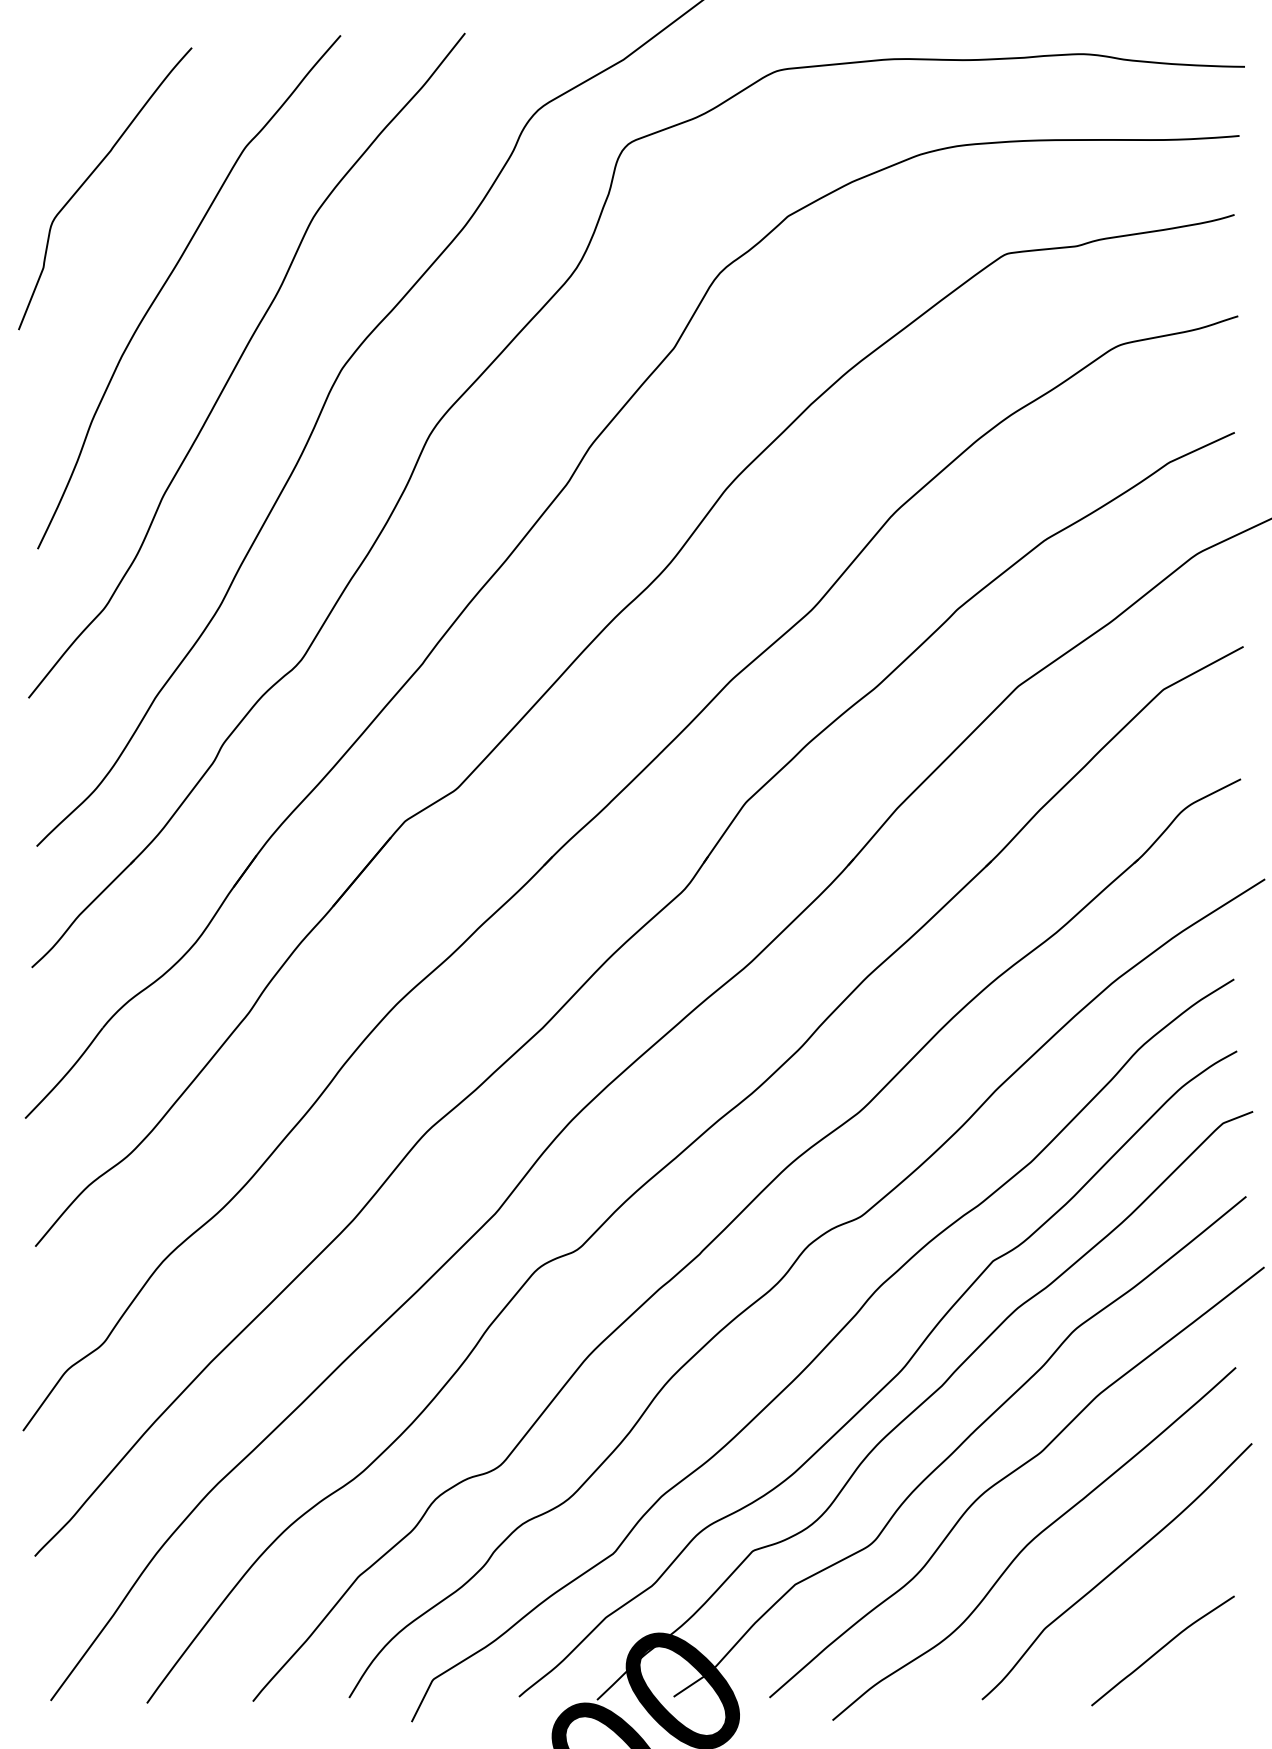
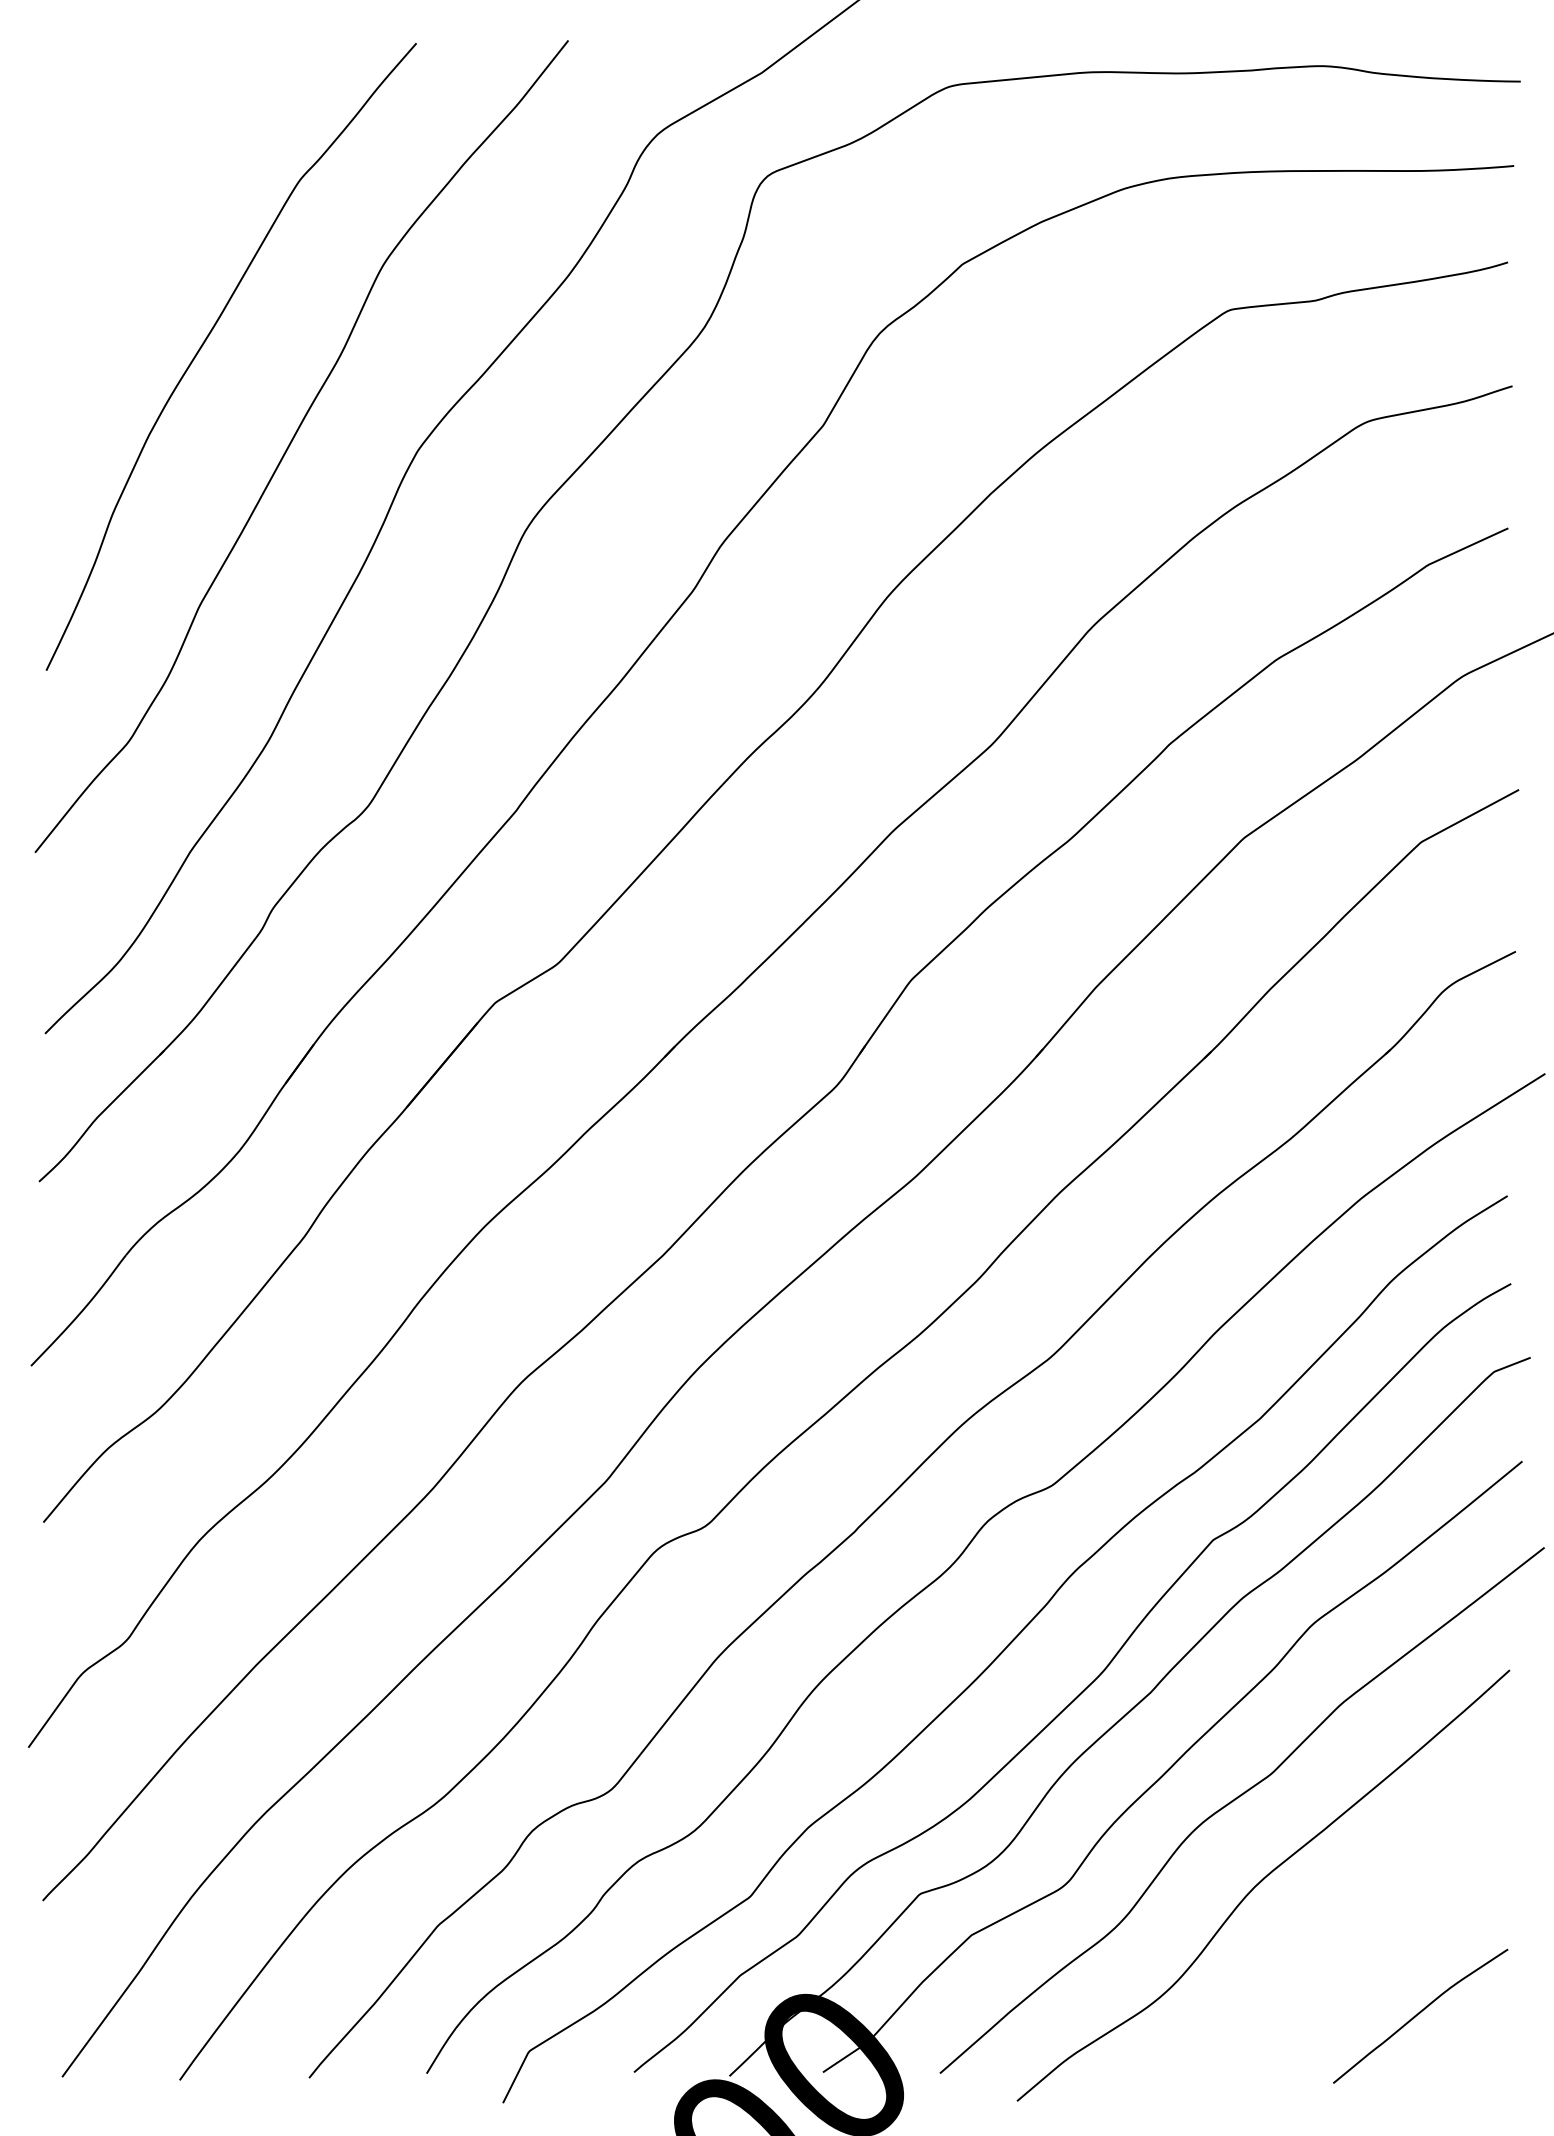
curve: (88, 178) -> (108, 218), removed
curve: (1116, 1570) -> (1363, 1917), removed

